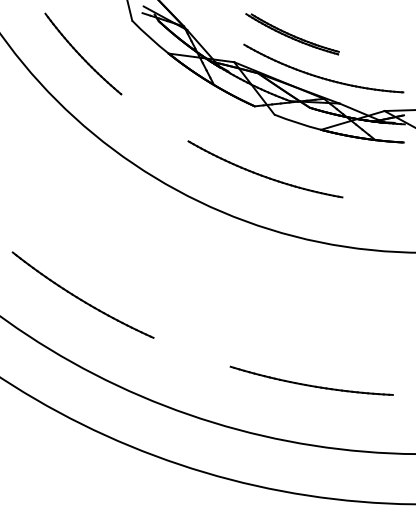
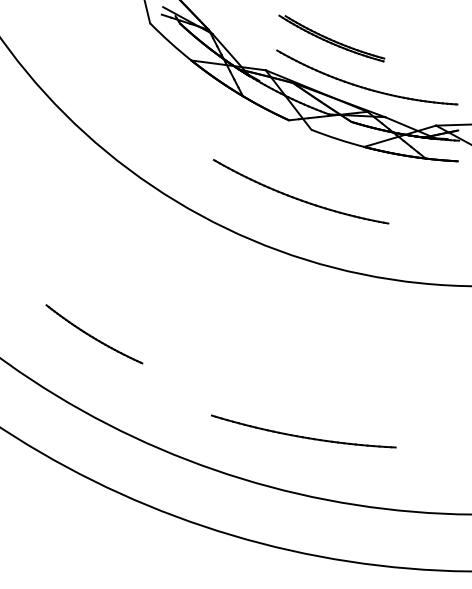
part: (83, 53) -> (94, 60), removed
part: (82, 294) -> (93, 333), size x0.6
part: (311, 380) -> (303, 431), moved

